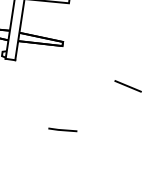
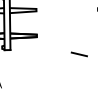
line: (61, 129) -> (44, 86), removed

